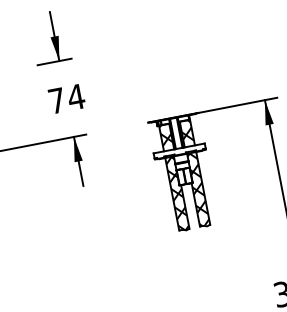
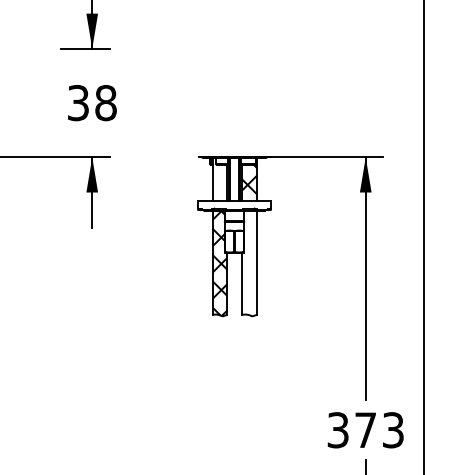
text: (66, 99) -> (92, 103), 74 -> 38
hatch: (165, 134) -> (219, 178), removed
hatch: (197, 189) -> (249, 262), removed

